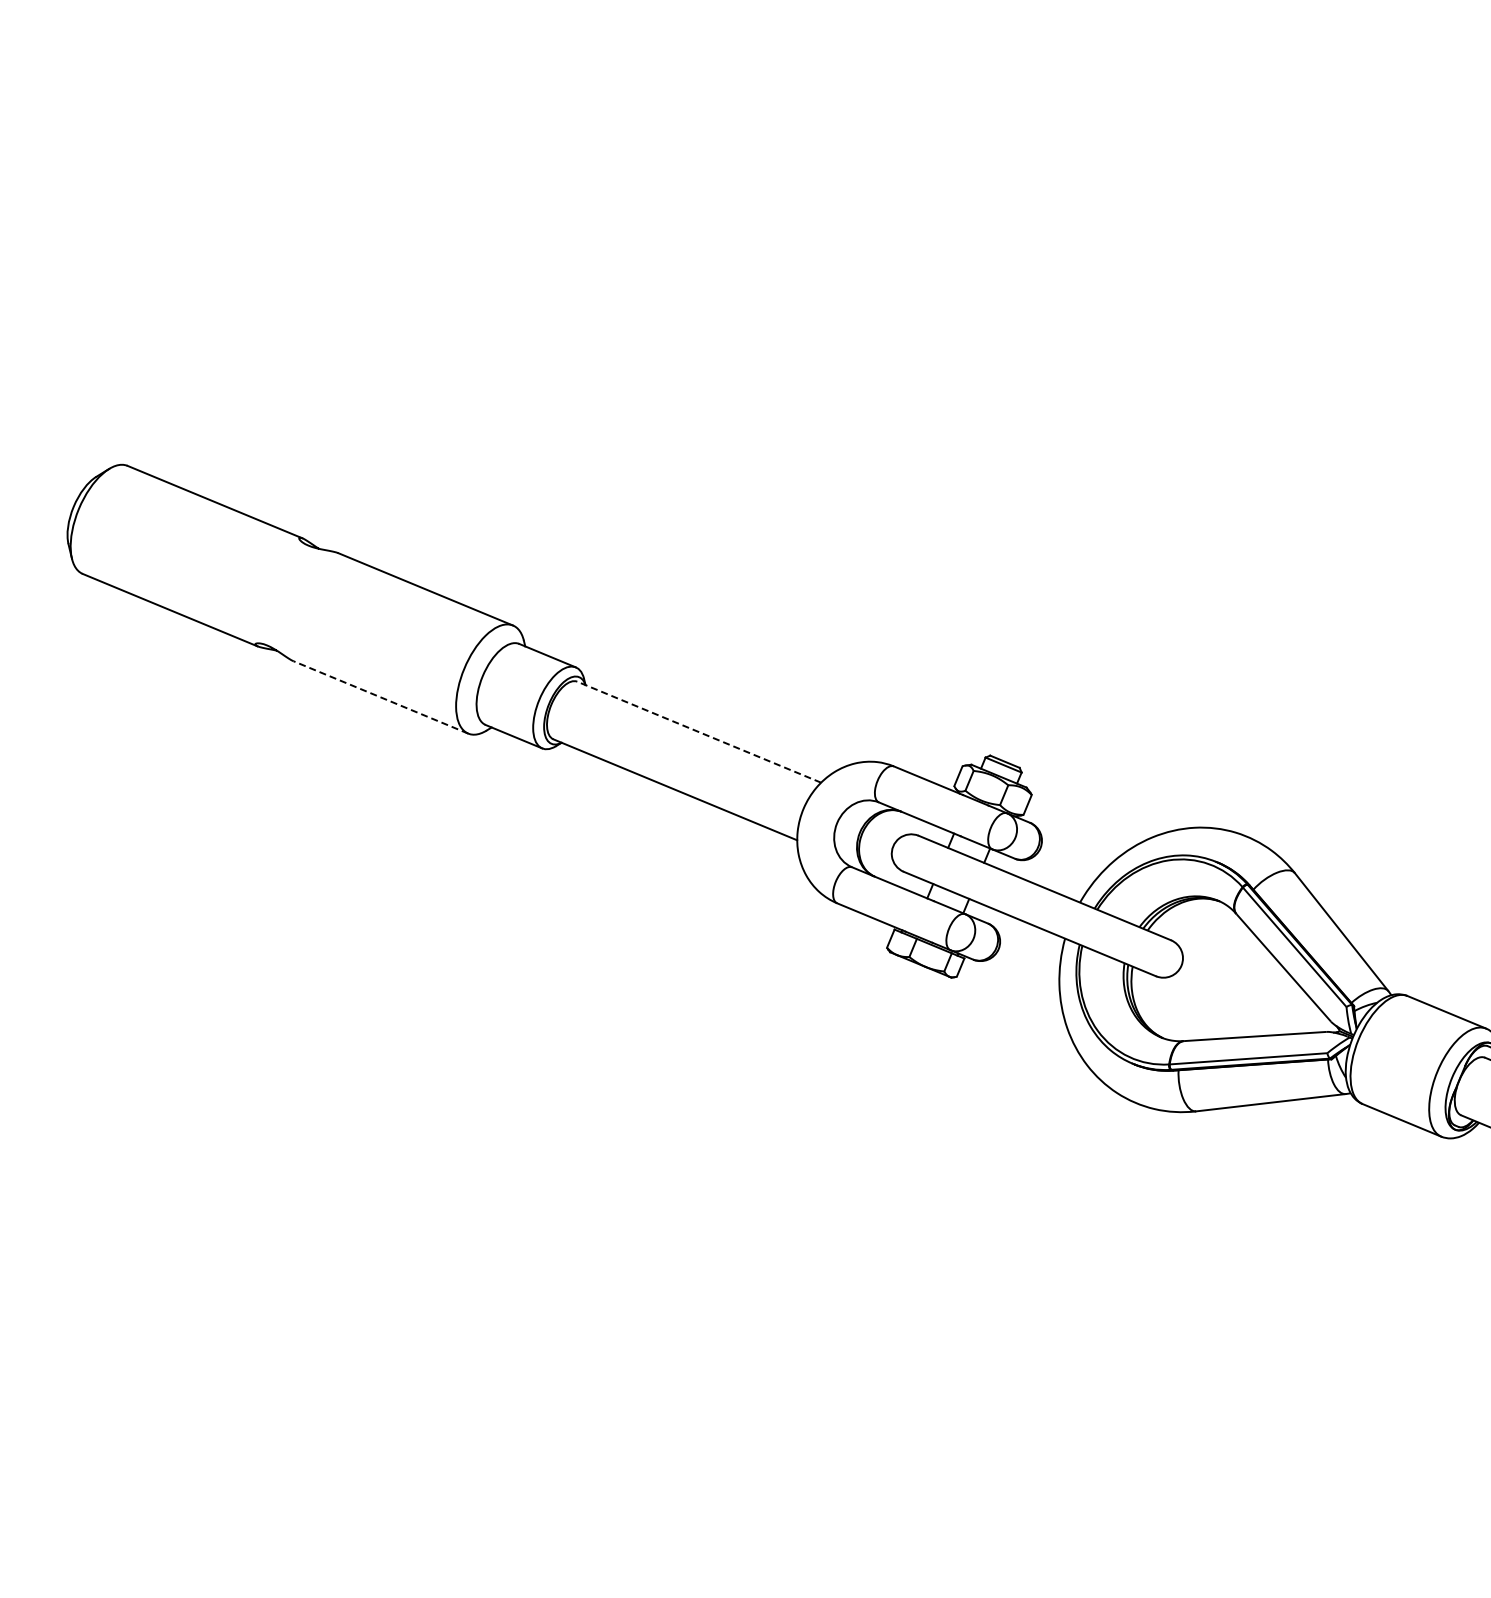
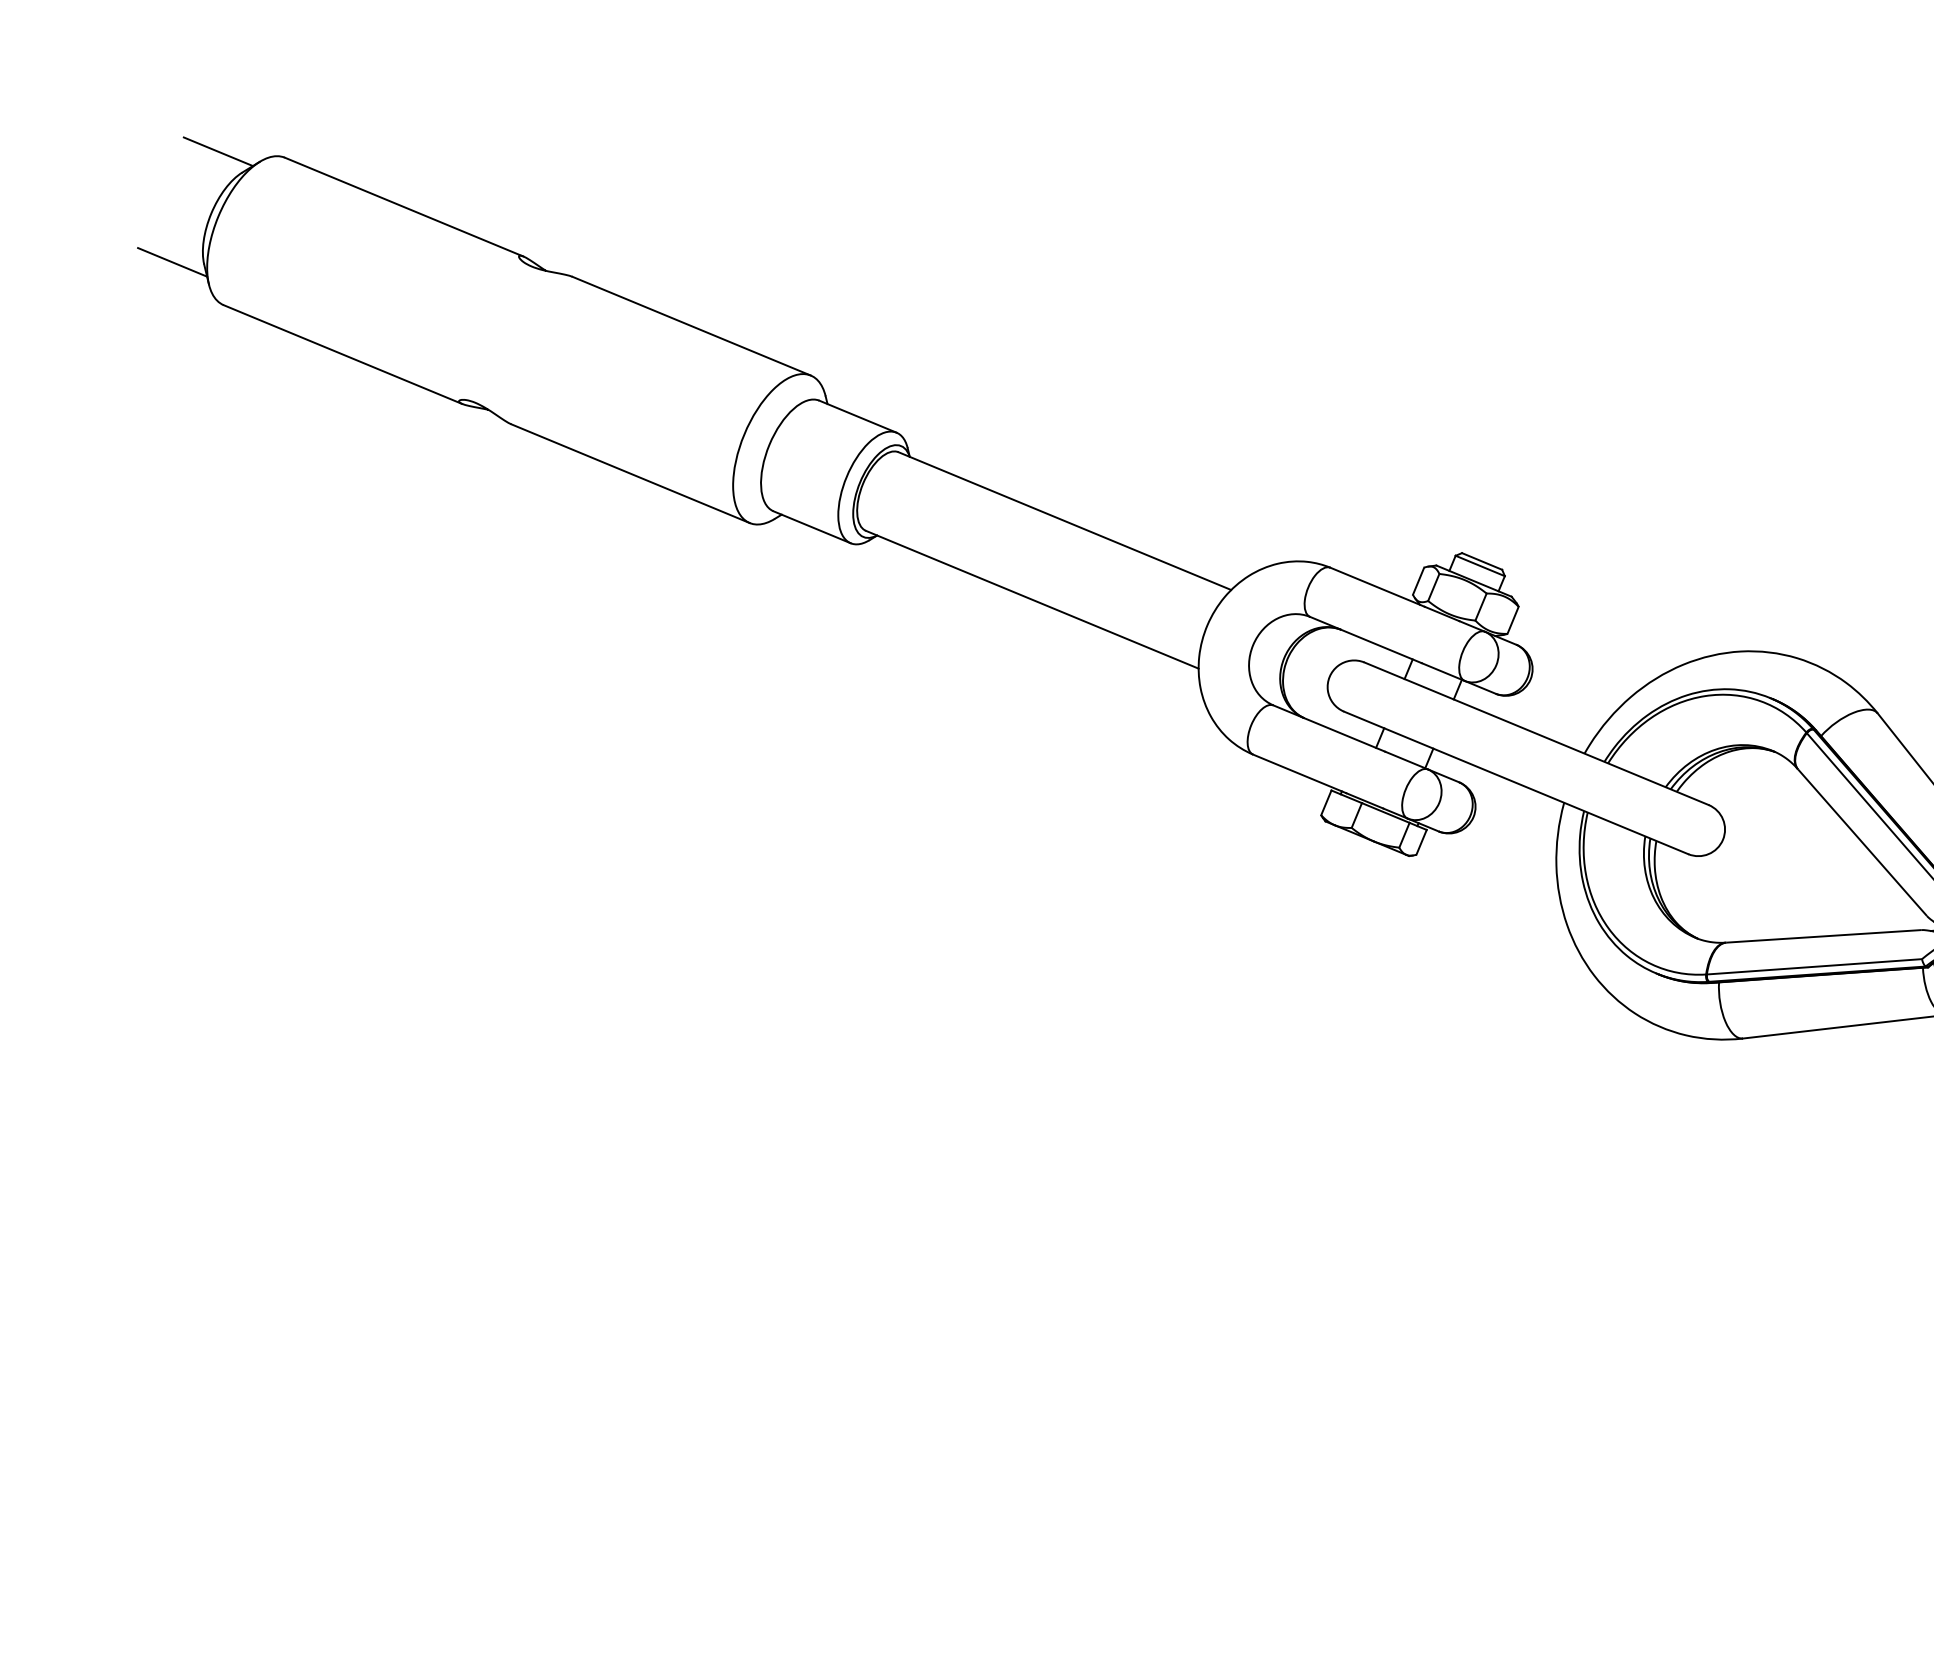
line: (78, 461) -> (217, 151), added
line: (45, 542) -> (172, 262), added
line: (380, 697) -> (629, 473), dashed -> solid
line: (699, 732) -> (1065, 521), dashed -> solid

